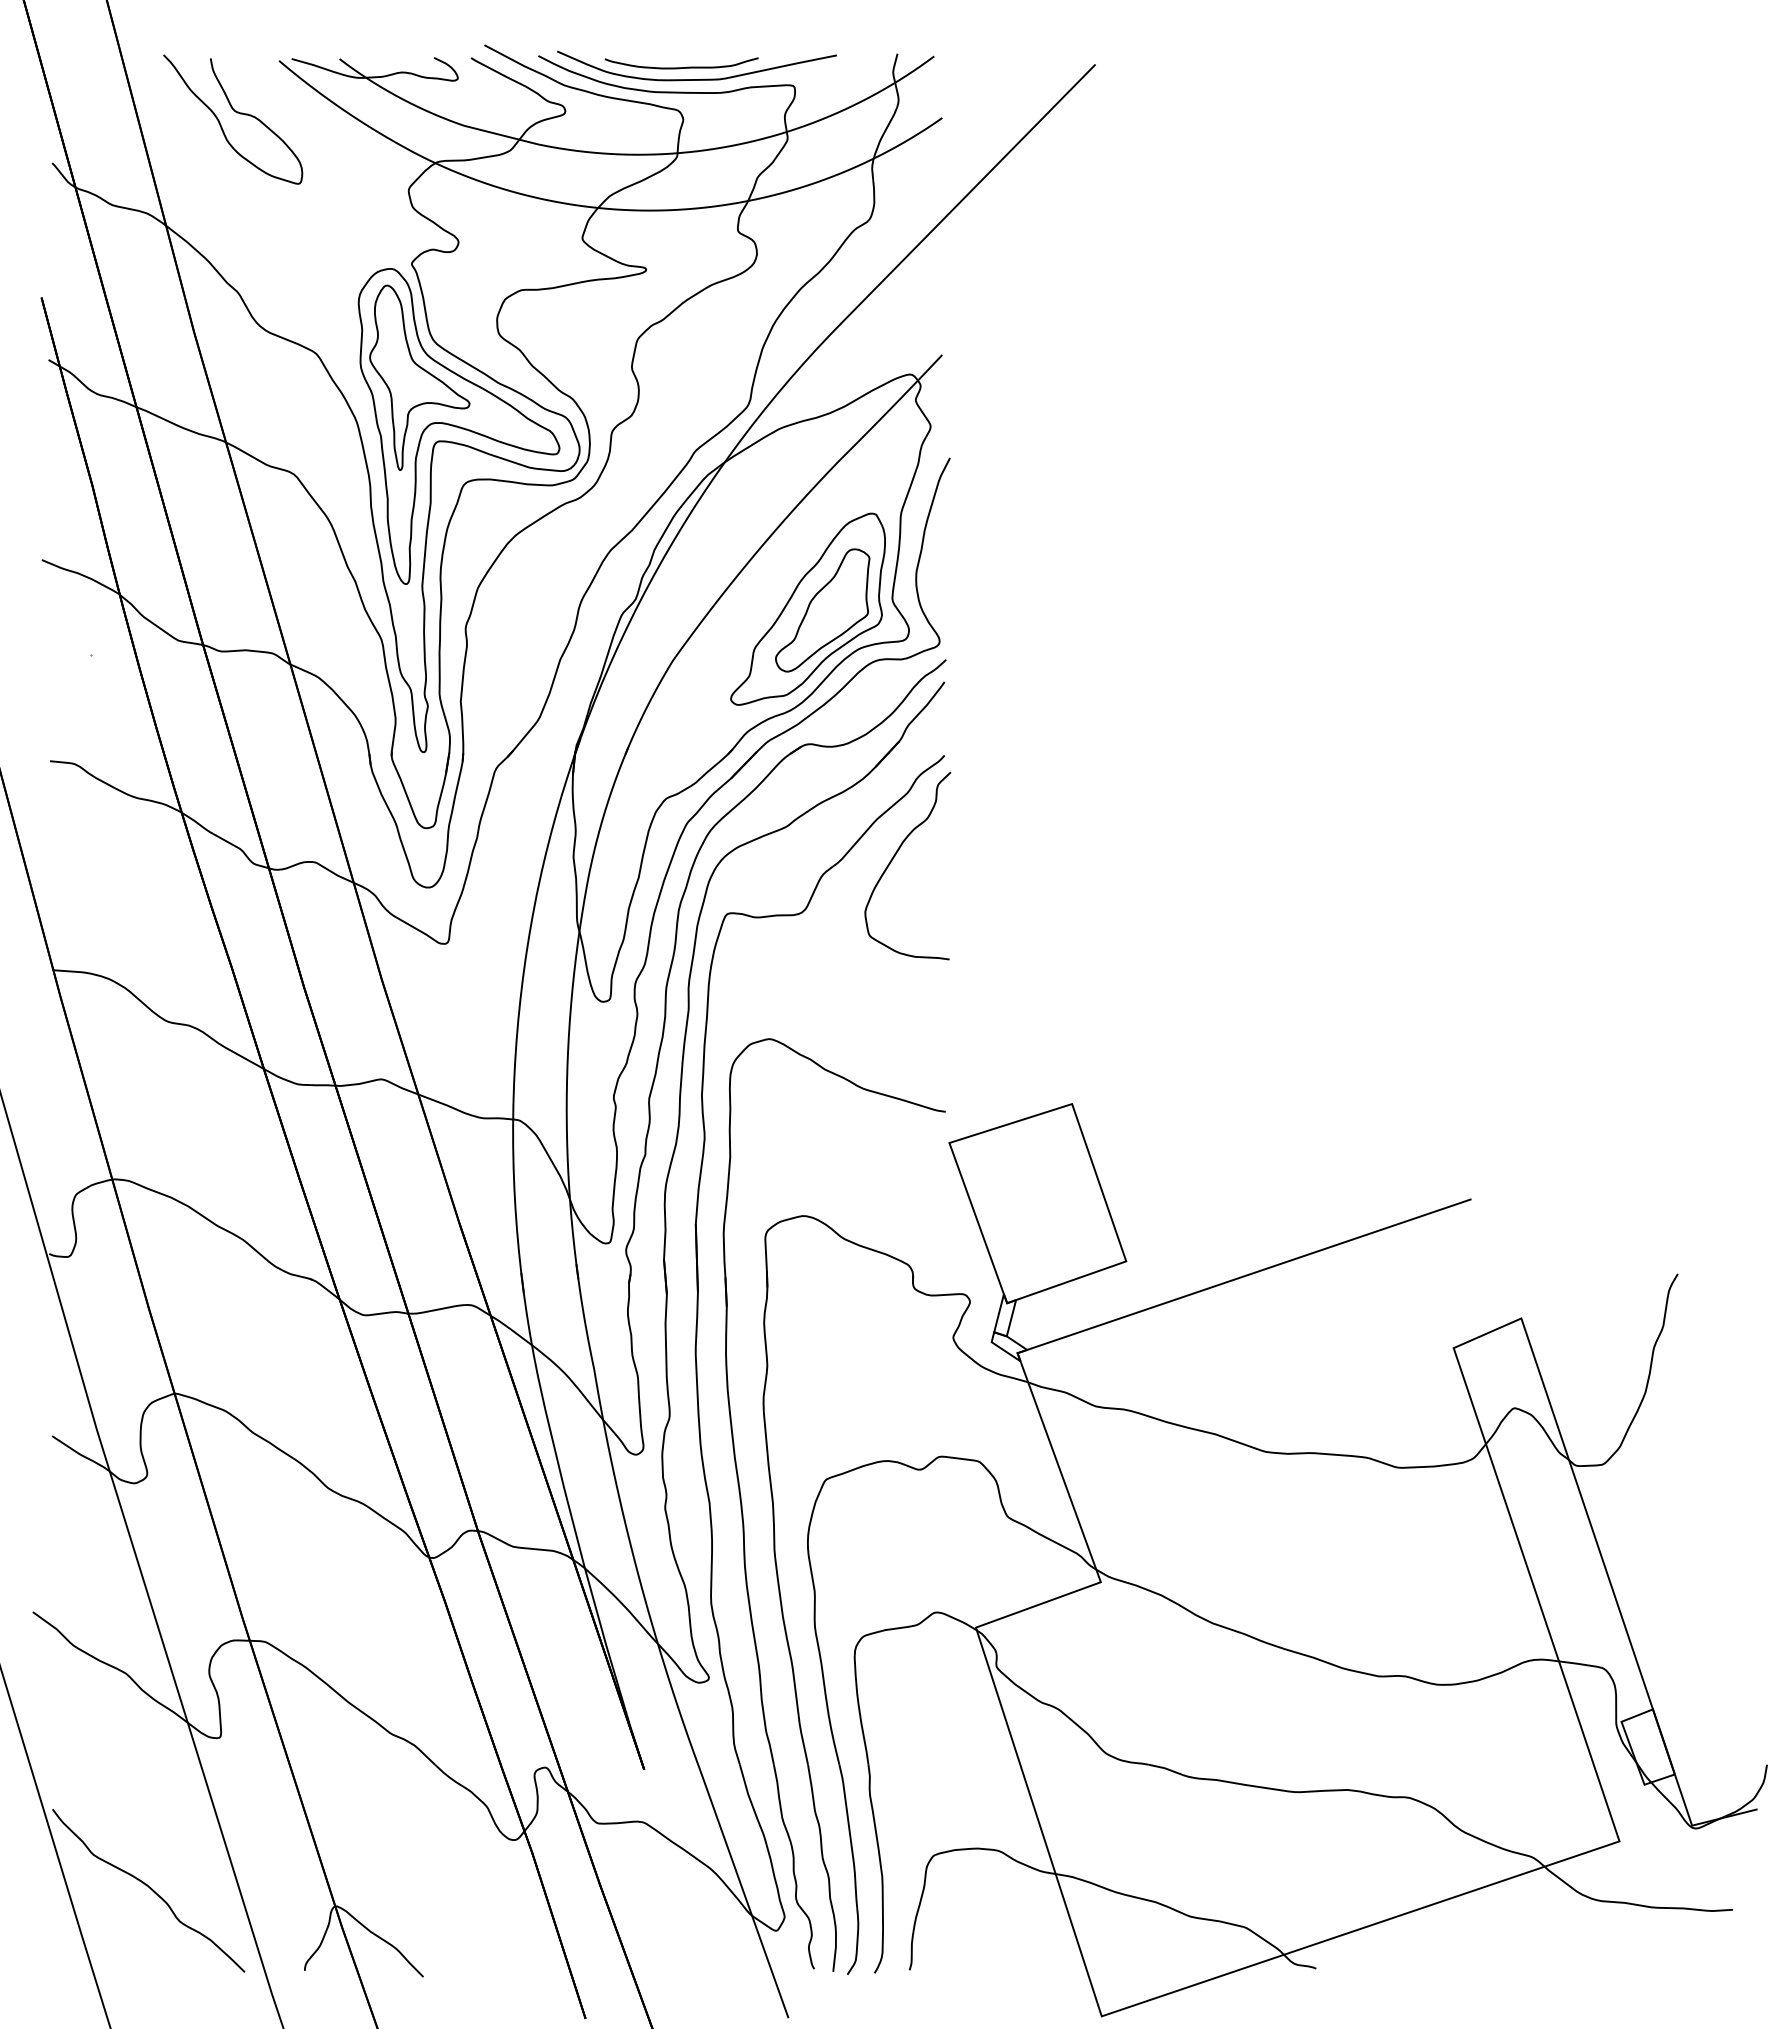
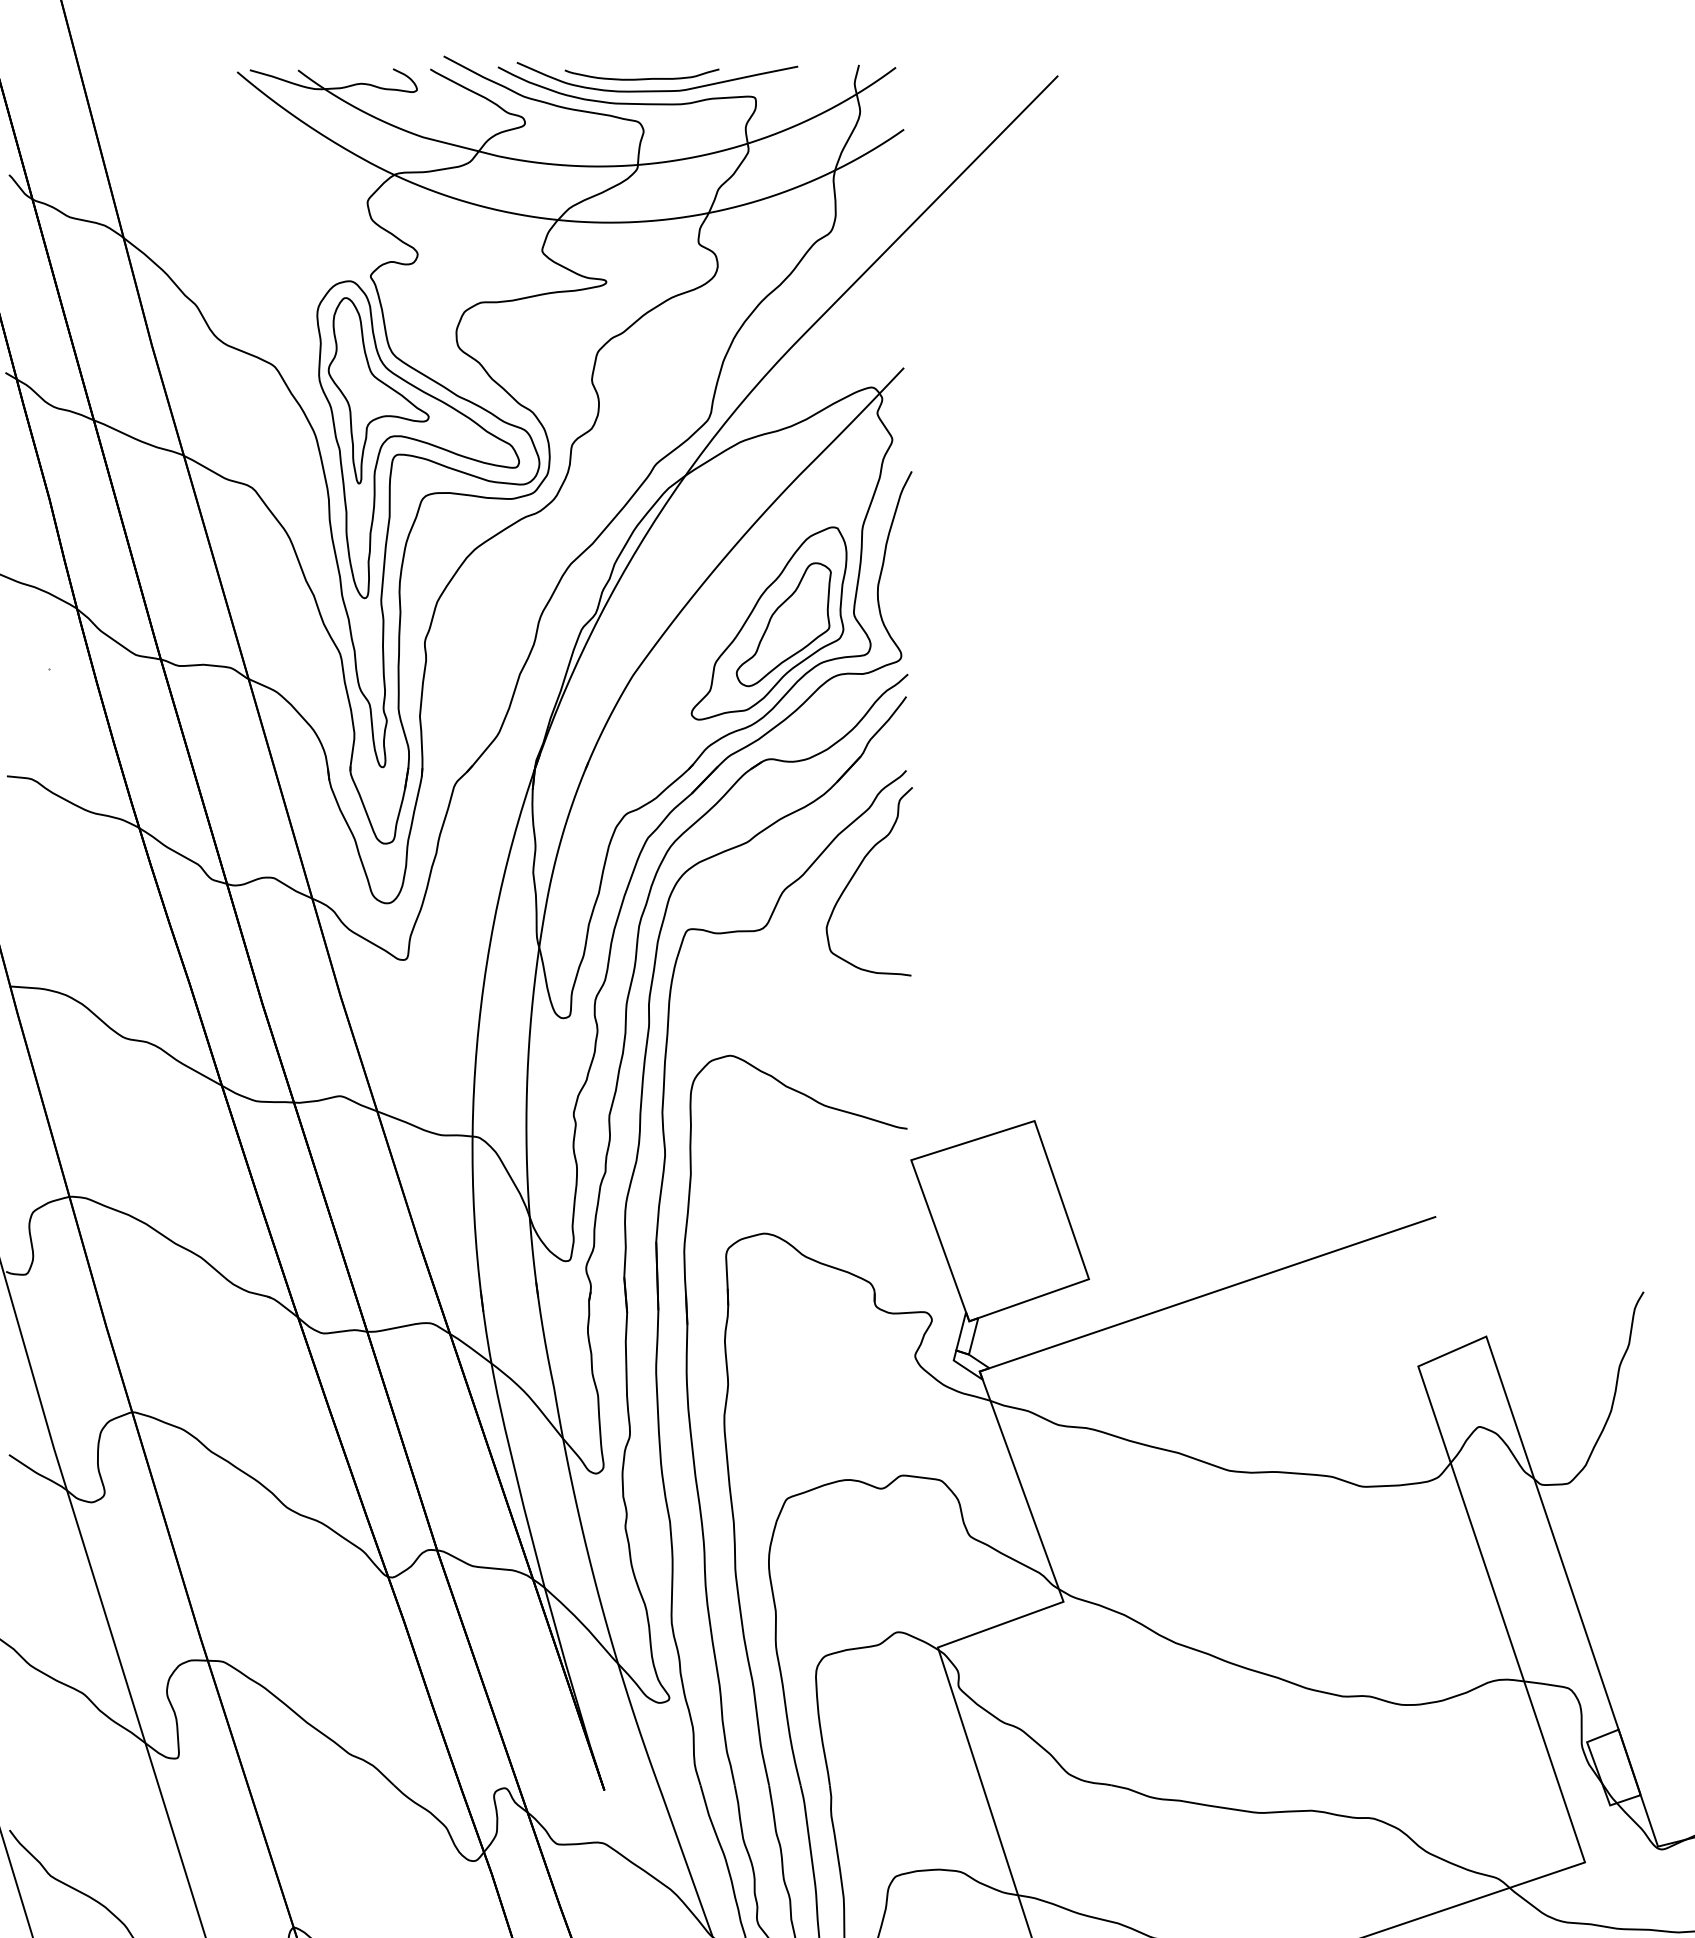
curve: (237, 113) -> (195, 125), removed

